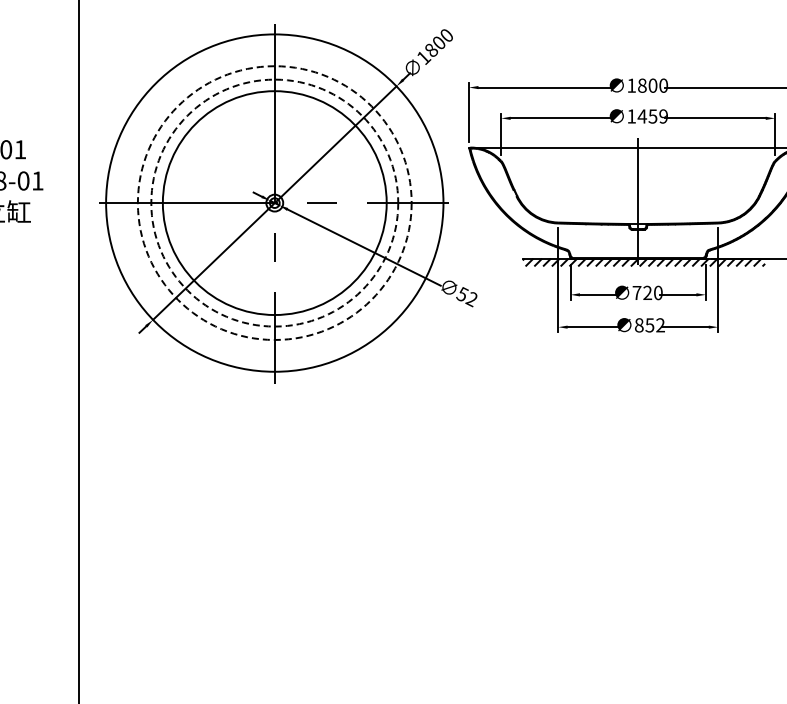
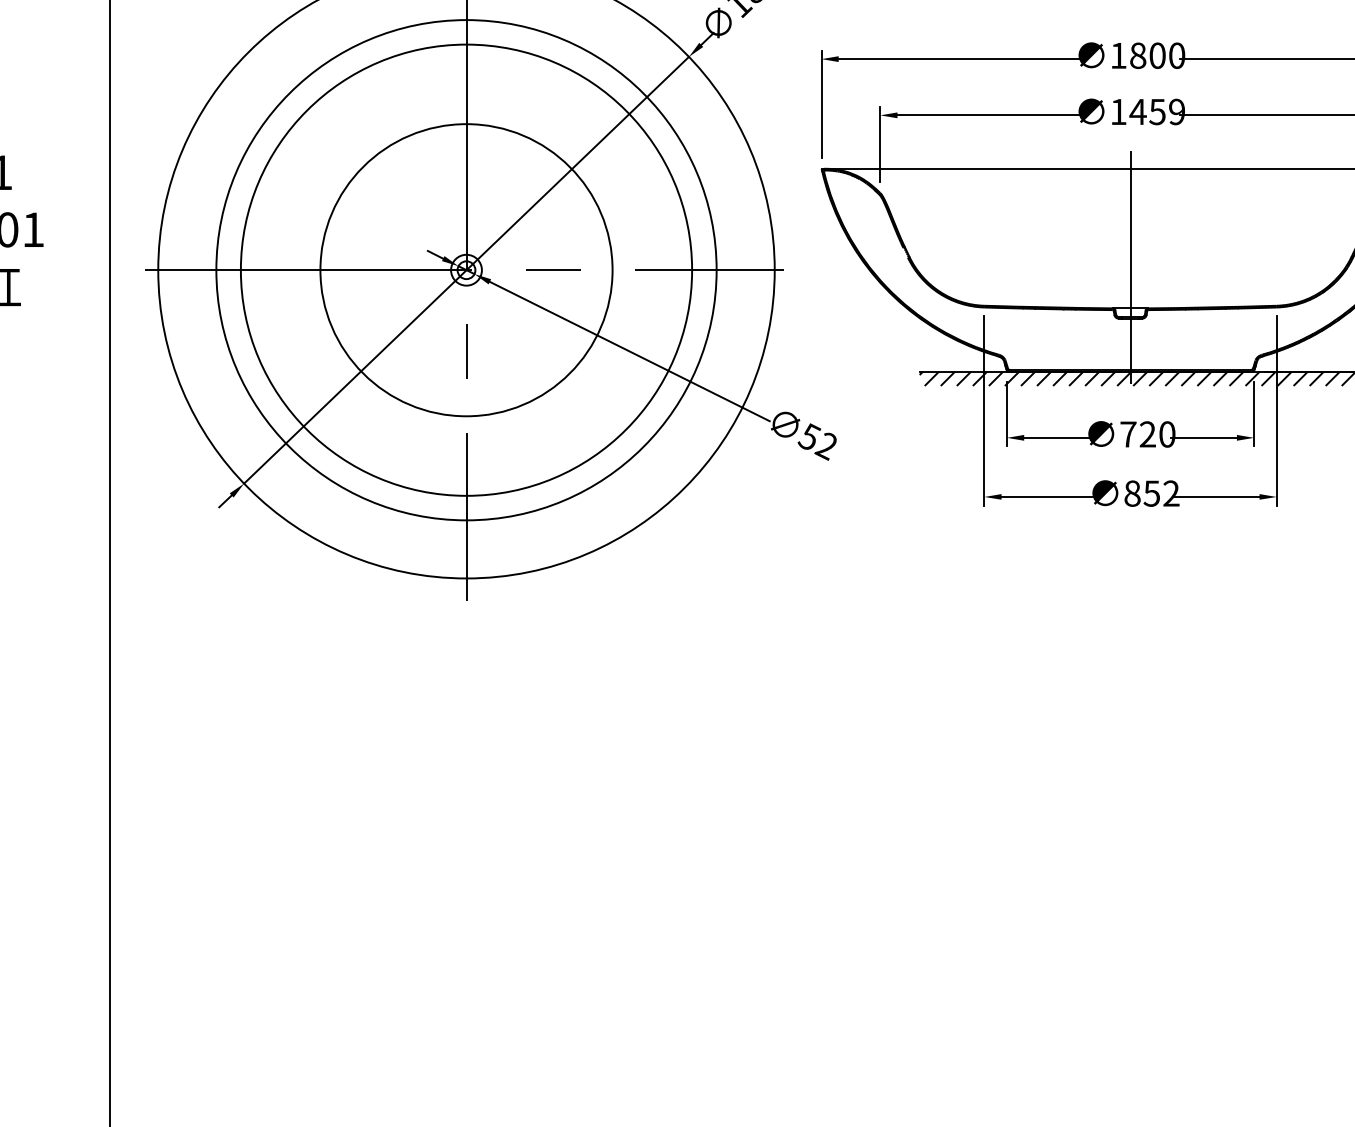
circle: (274, 202) -> (465, 269), dashed -> solid
circle: (274, 202) -> (465, 269), dashed -> solid
circle: (274, 203) -> (465, 270), size x0.71

